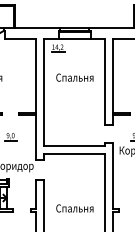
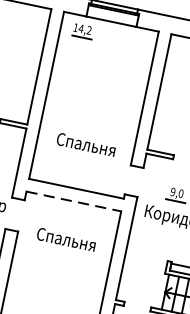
text: (74, 77) -> (85, 144), moved
line: (75, 154) -> (75, 202), solid -> dashed
text: (74, 208) -> (65, 239), moved

